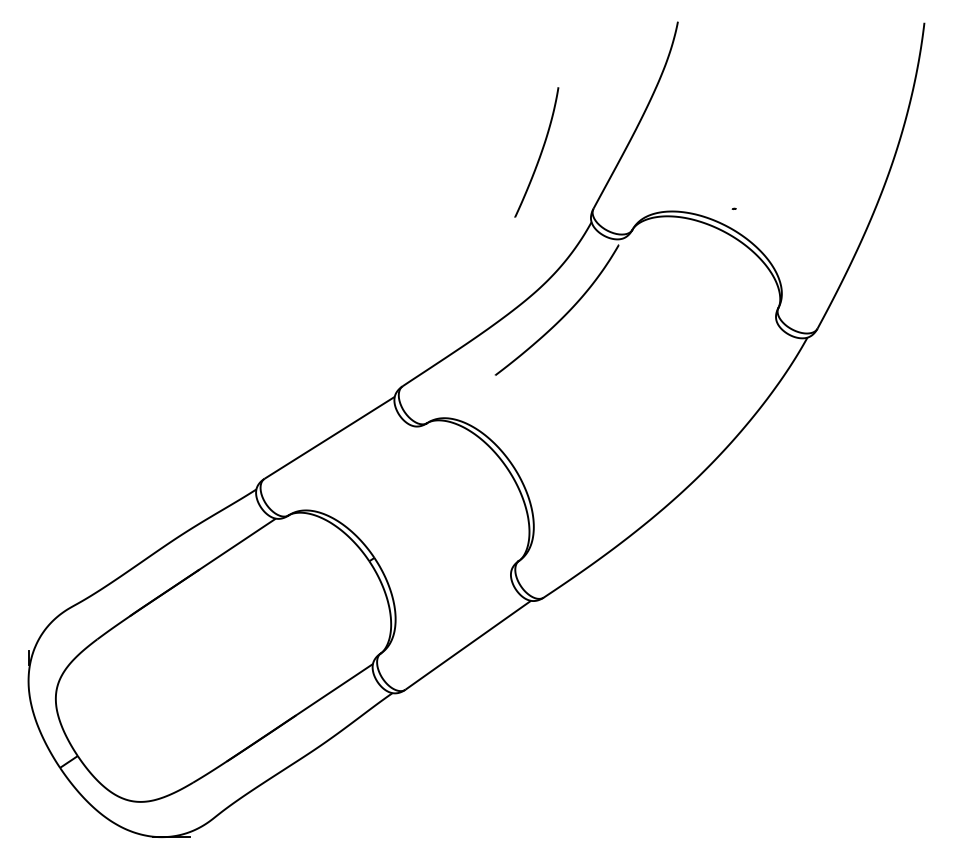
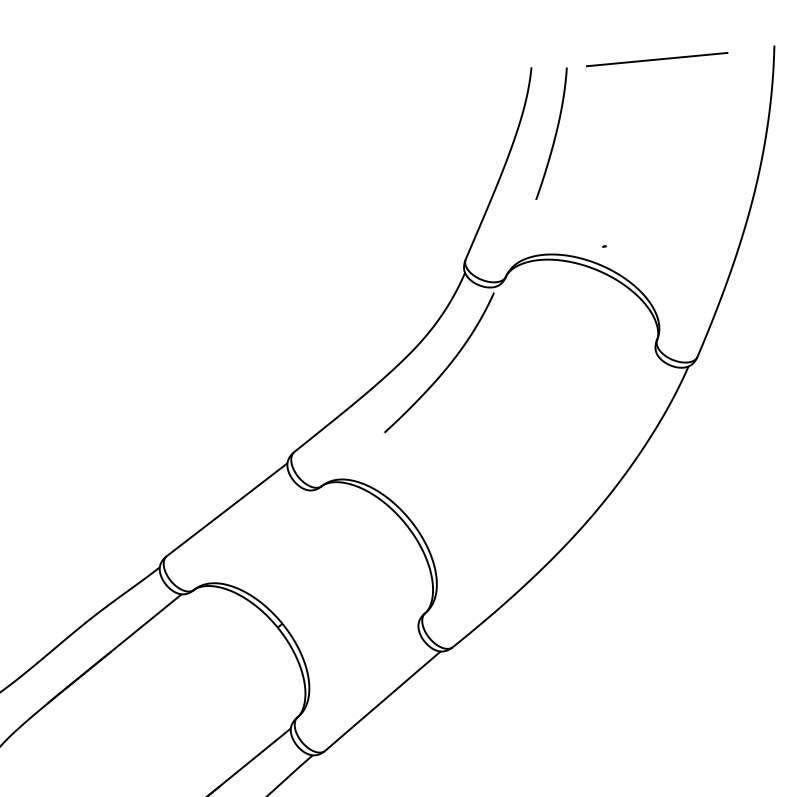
line: (804, 25) -> (656, 59), added
curve: (539, 154) -> (554, 135), moved

